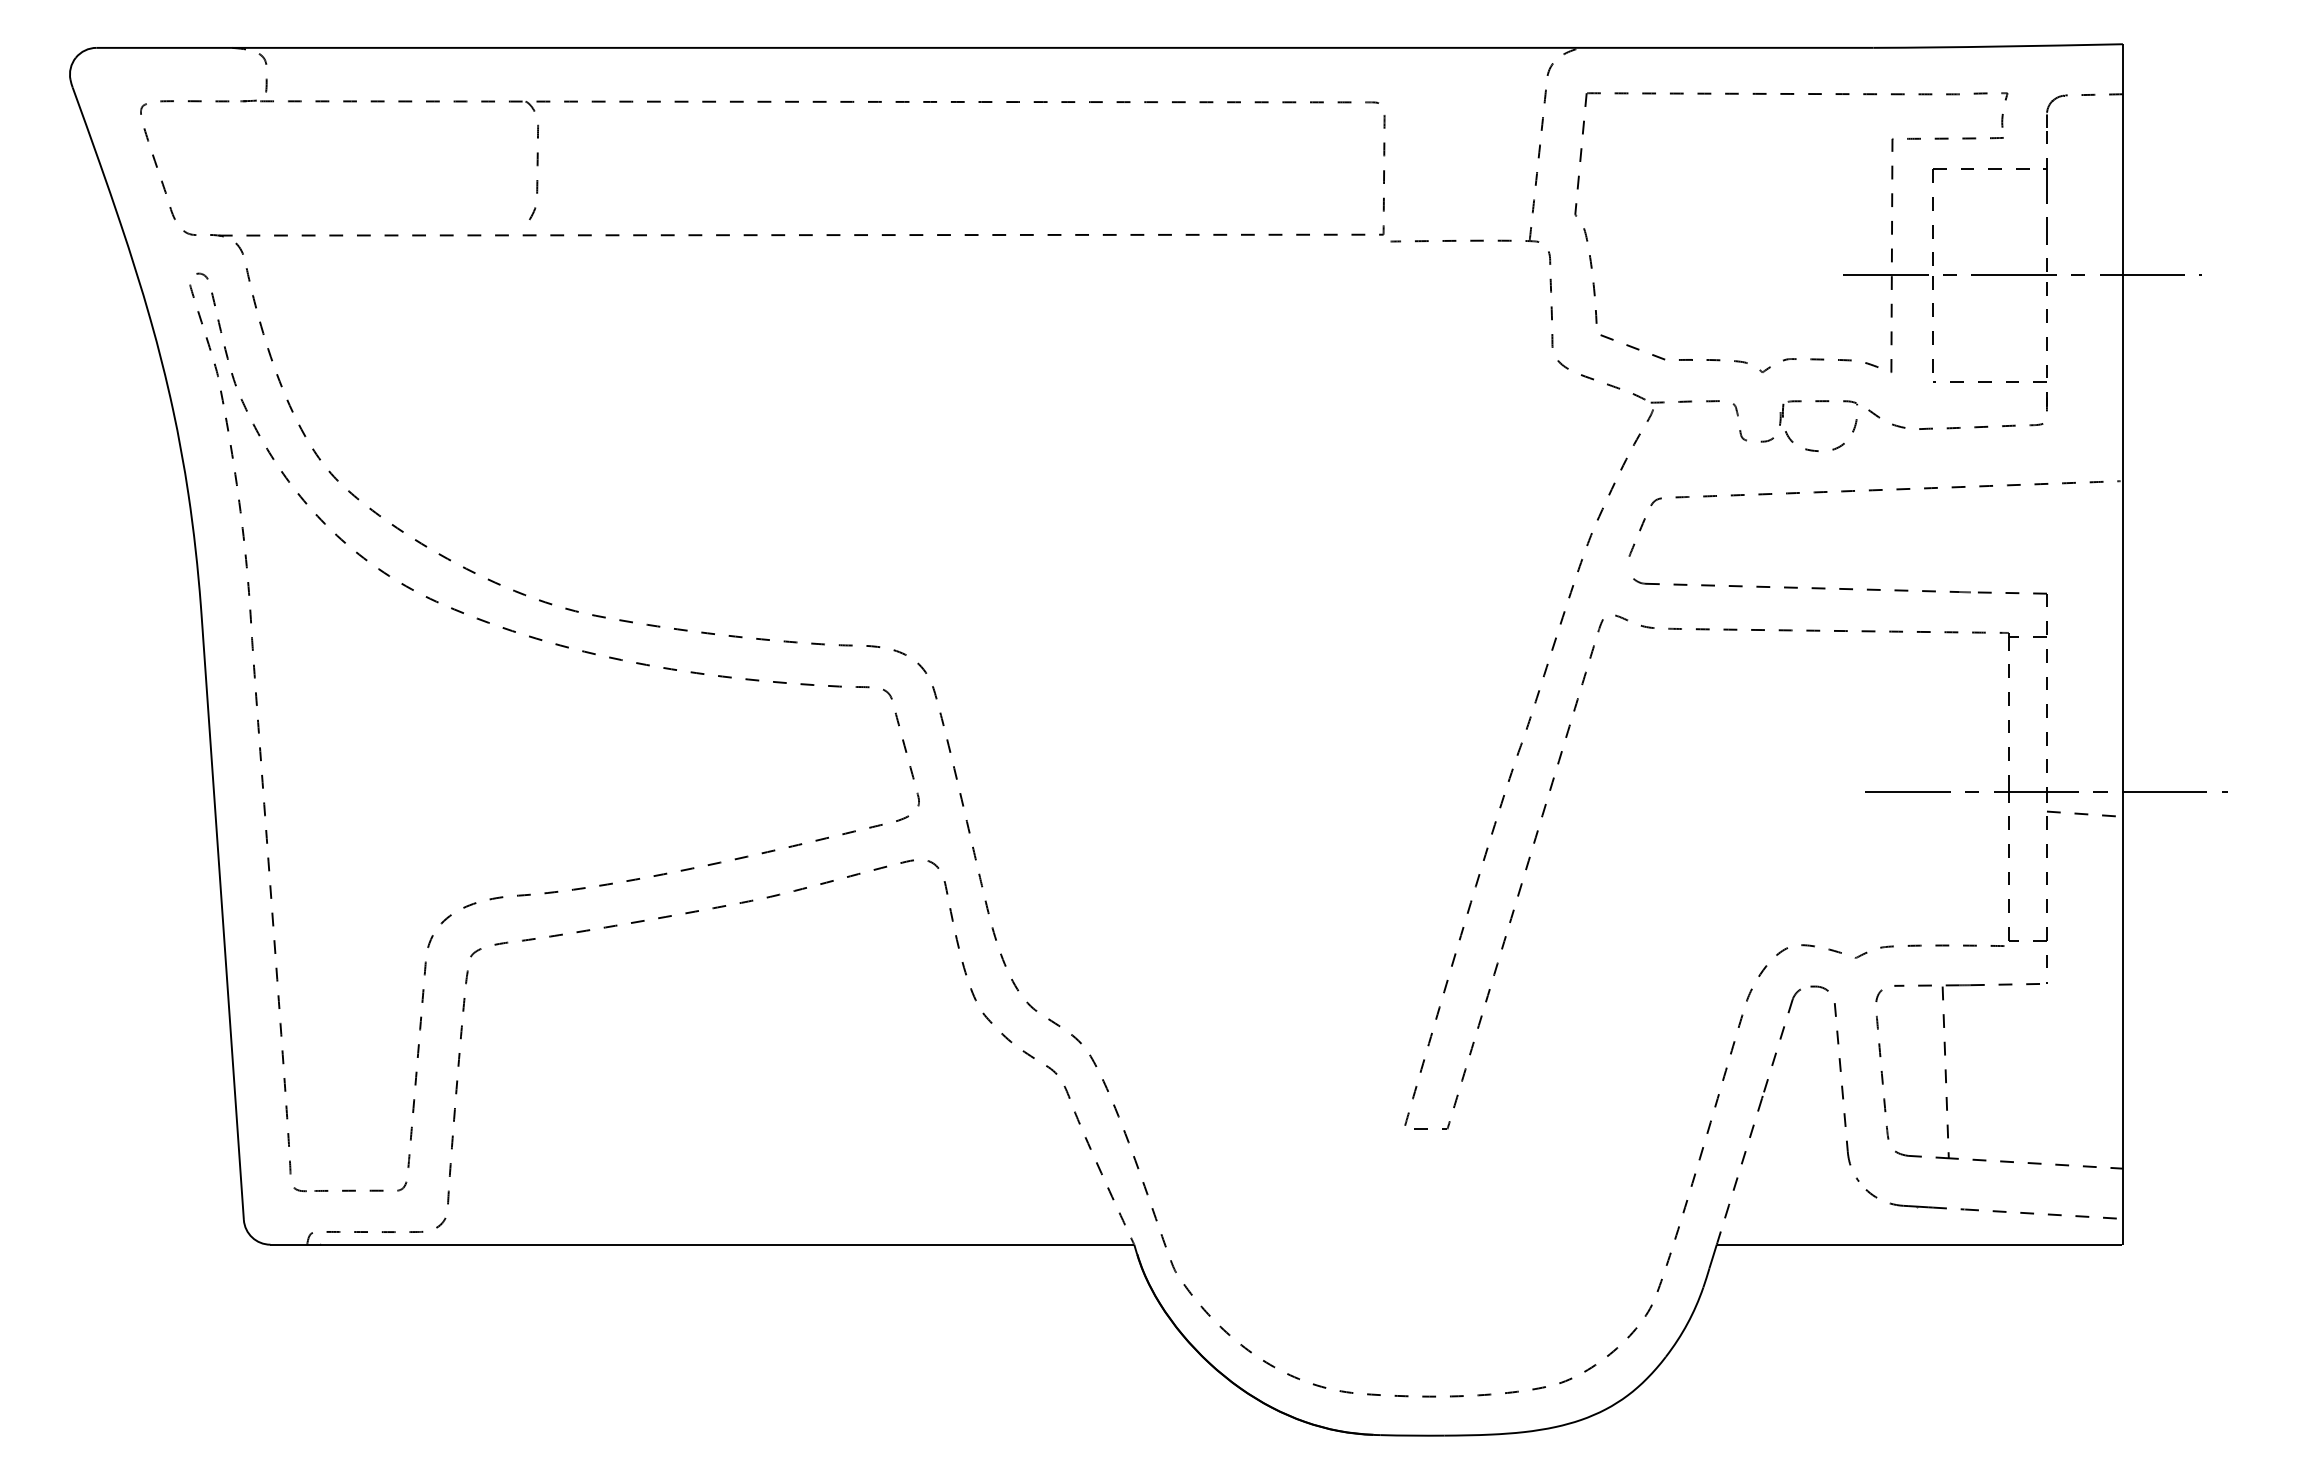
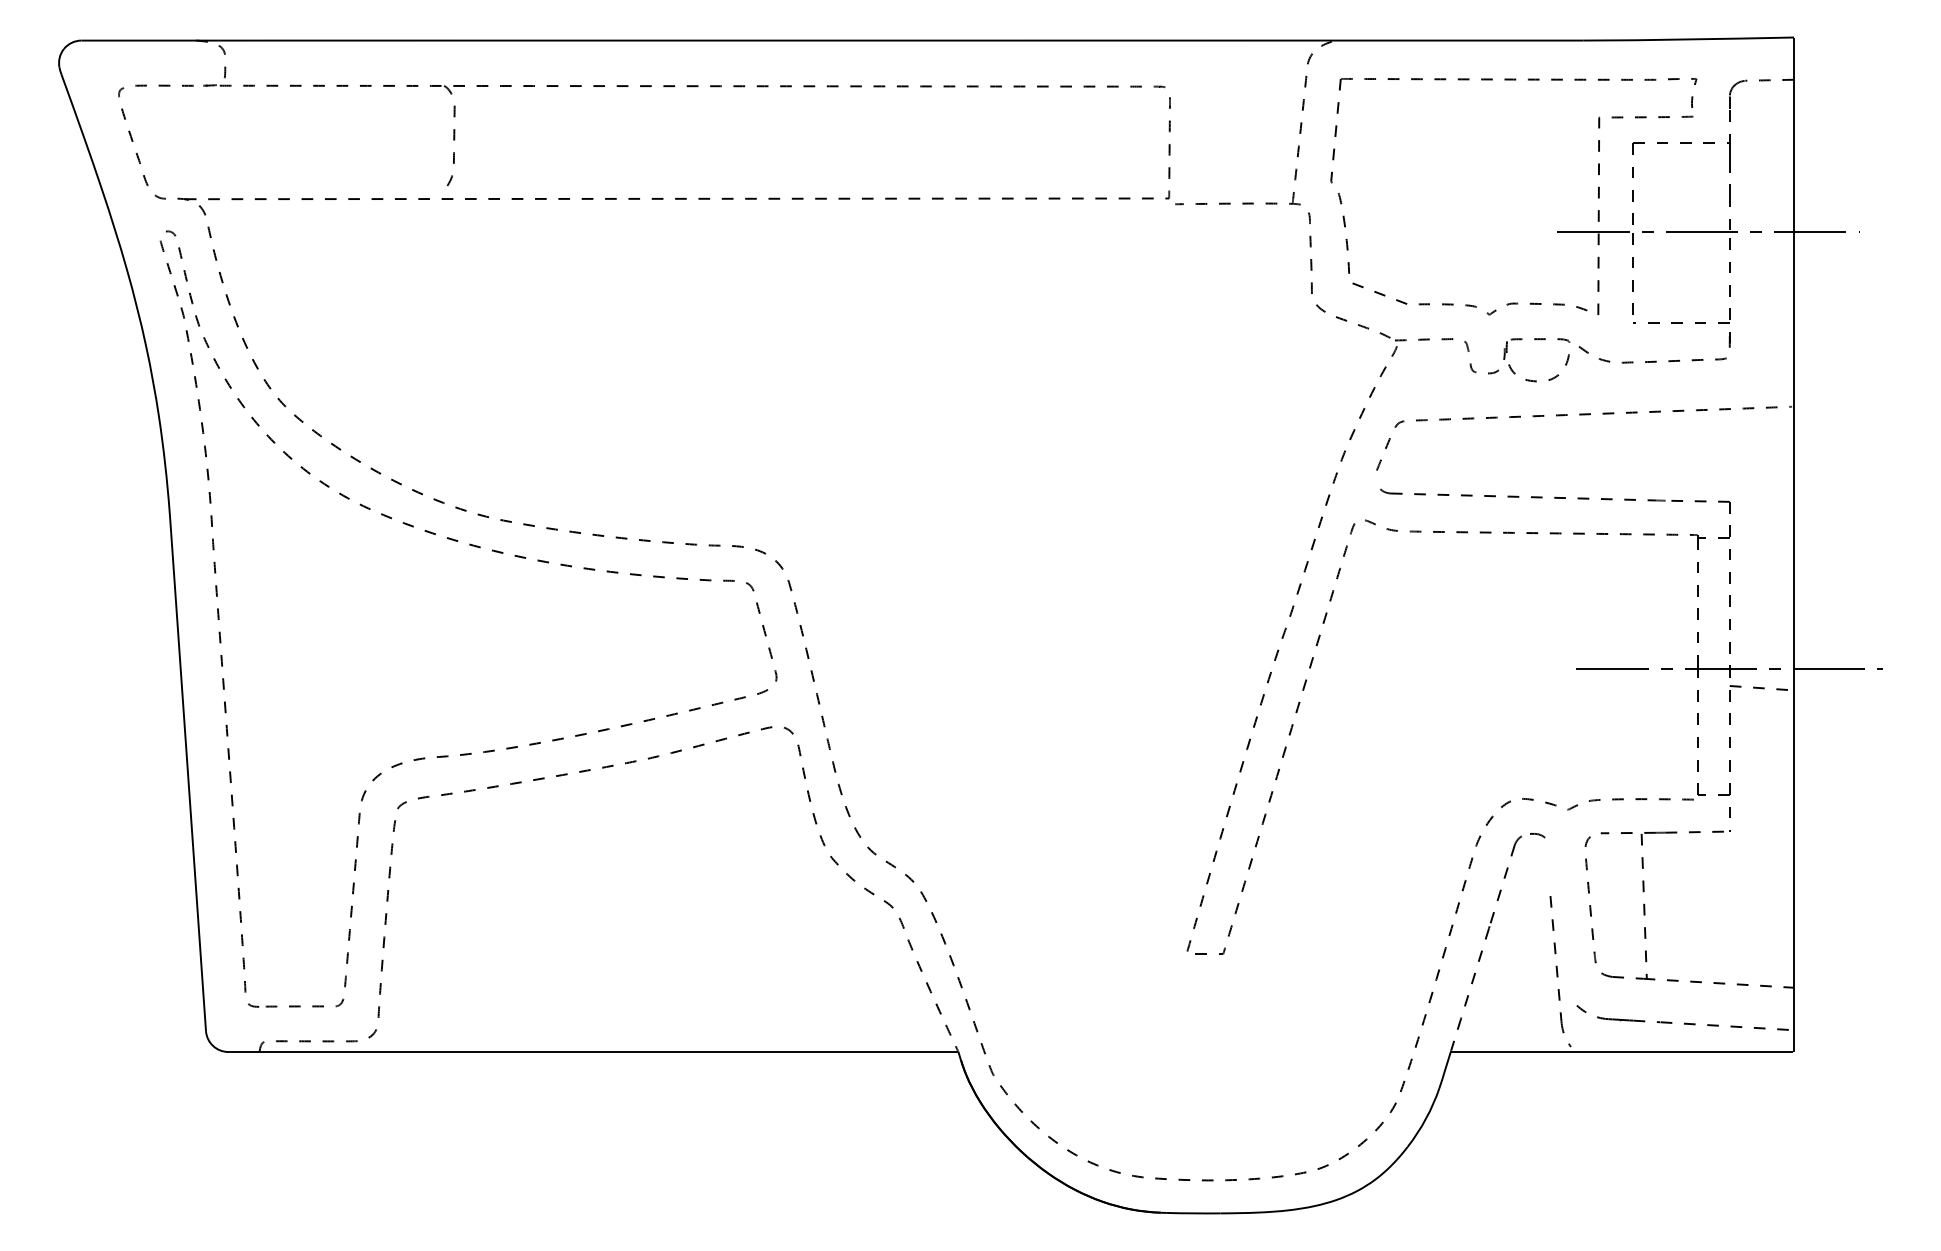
part: (1846, 1092) -> (1560, 971), moved

